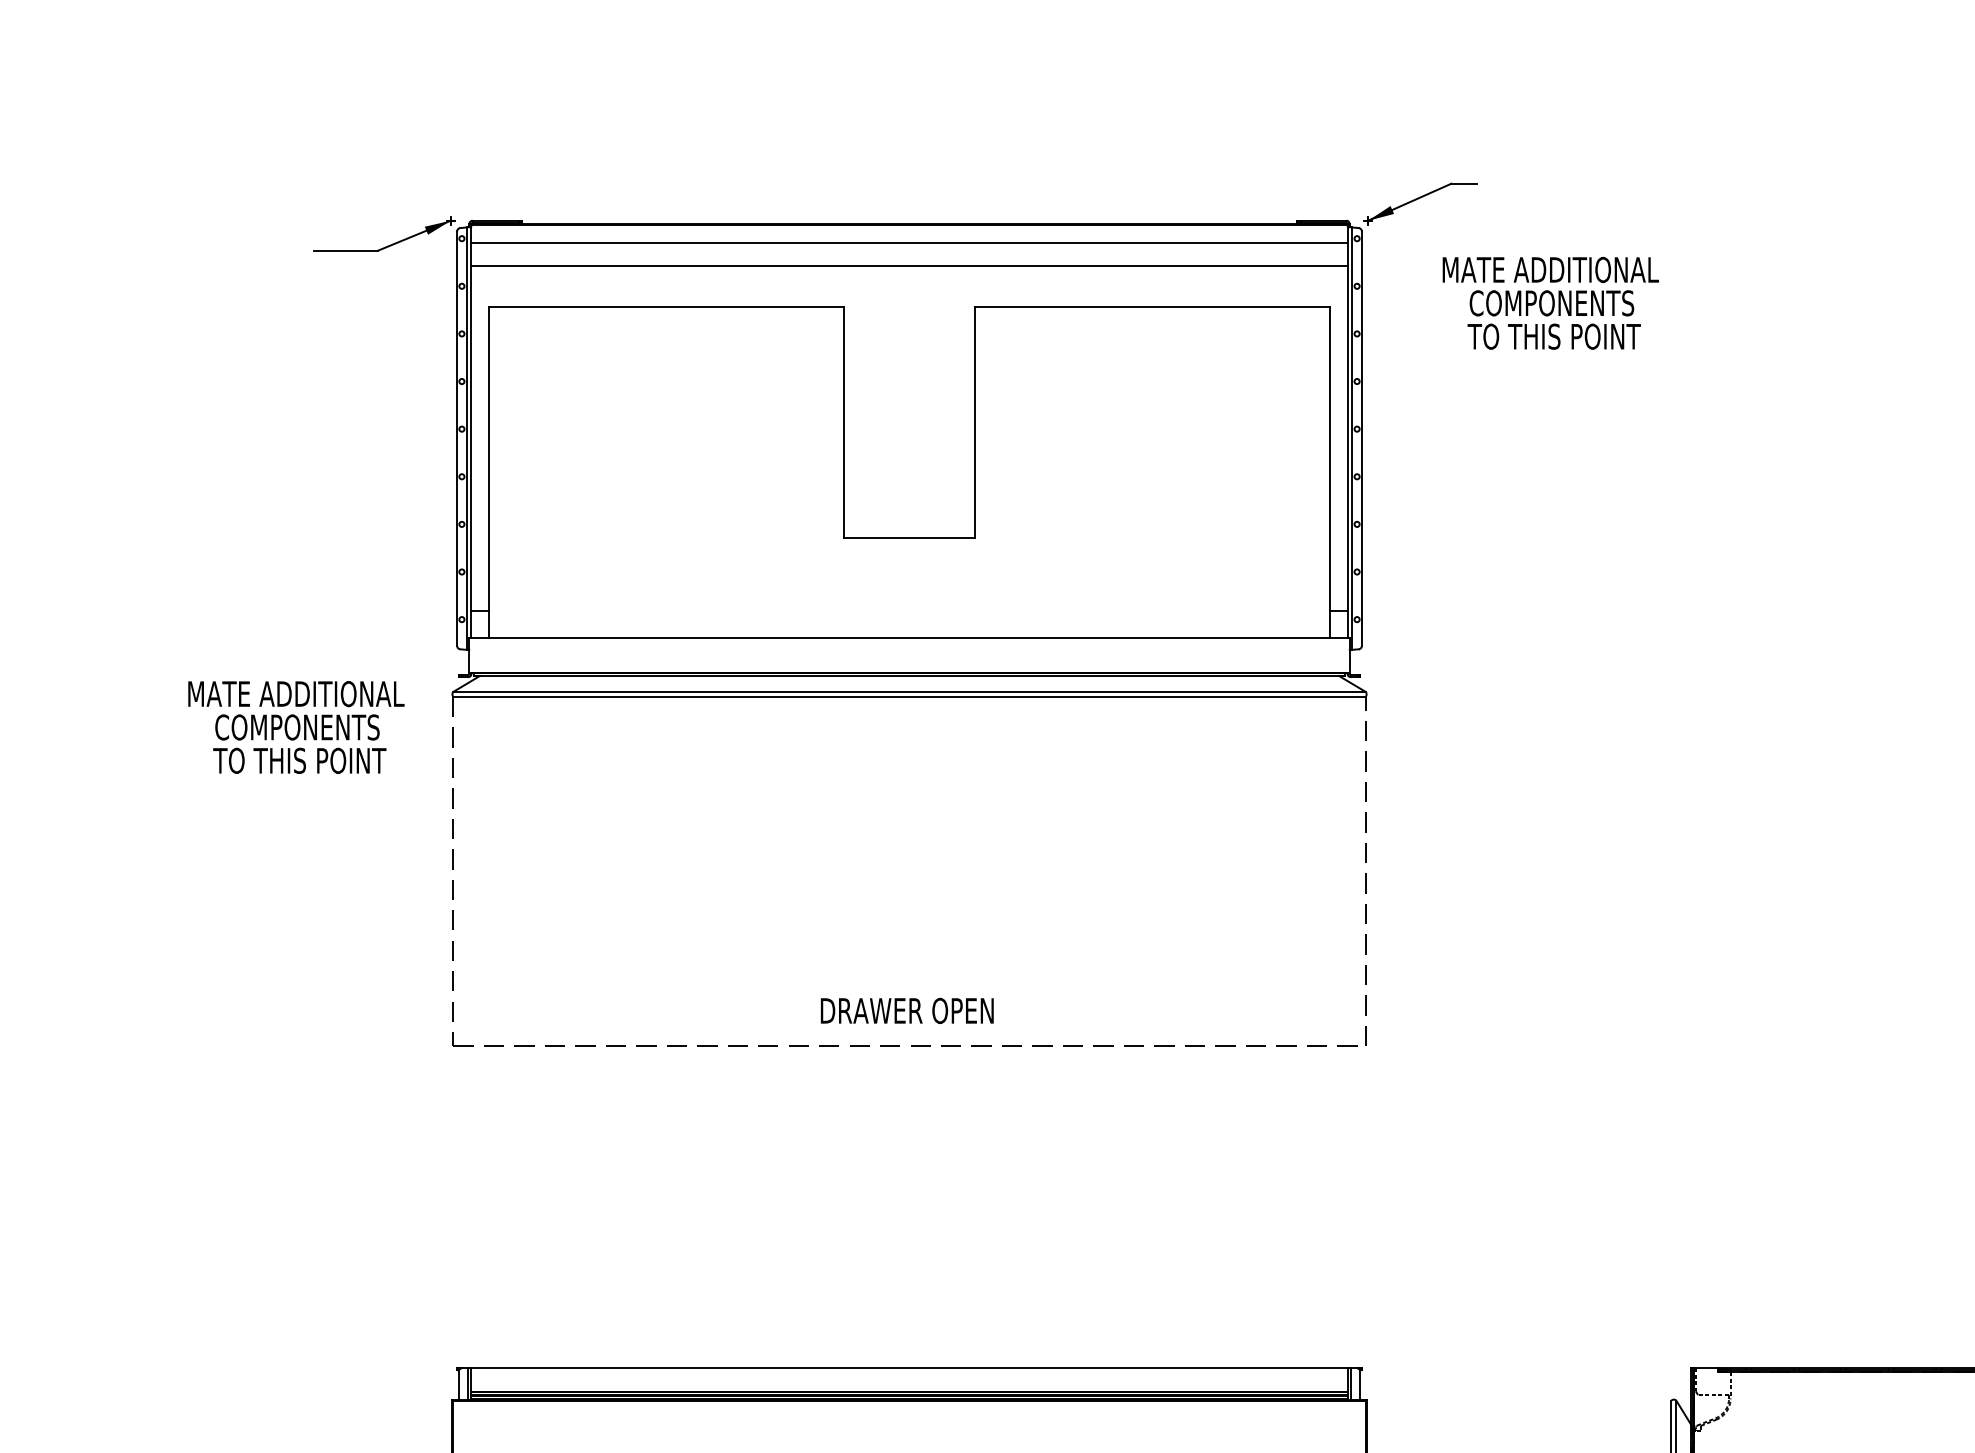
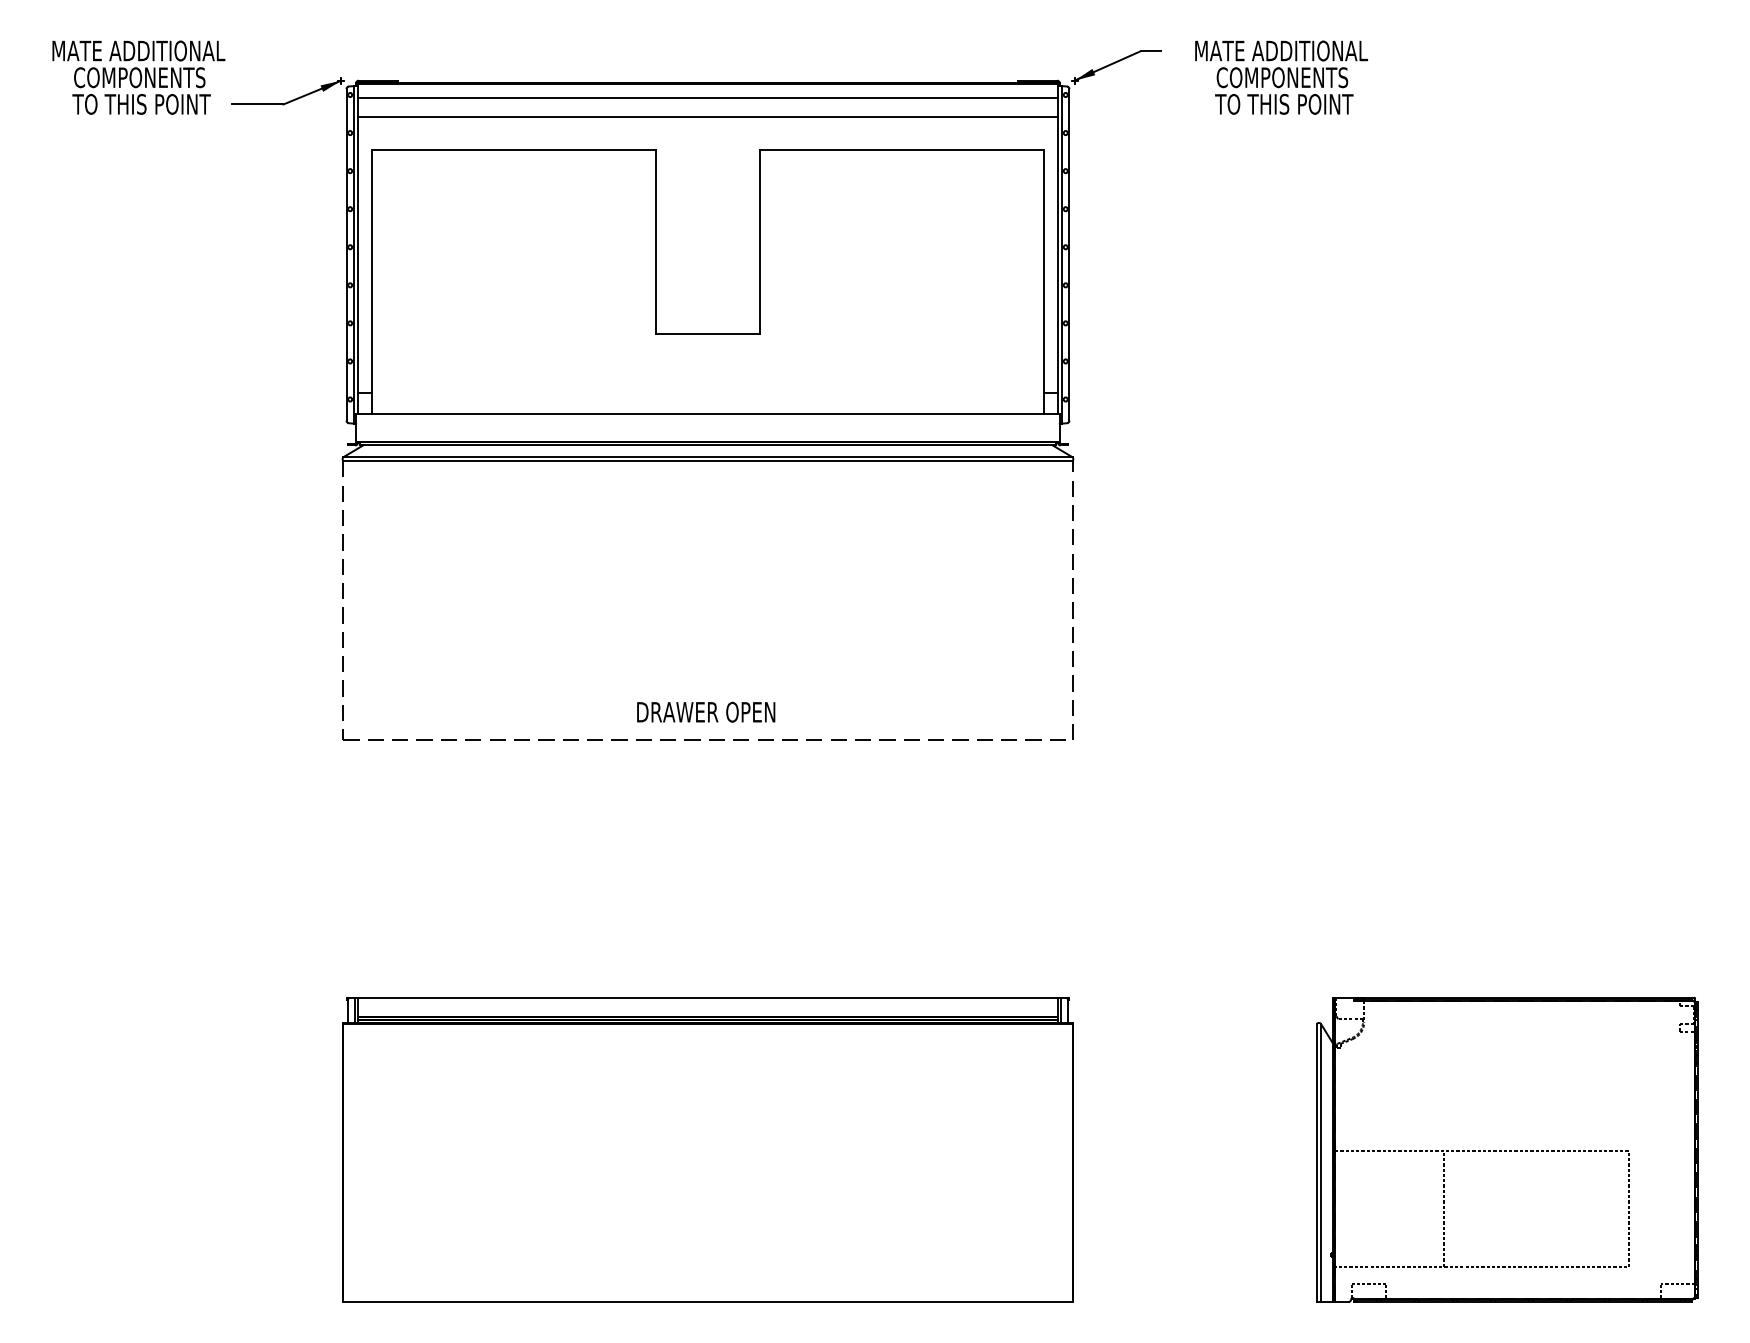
text: (1550, 303) -> (1281, 77), moved
text: (295, 727) -> (138, 77), moved

